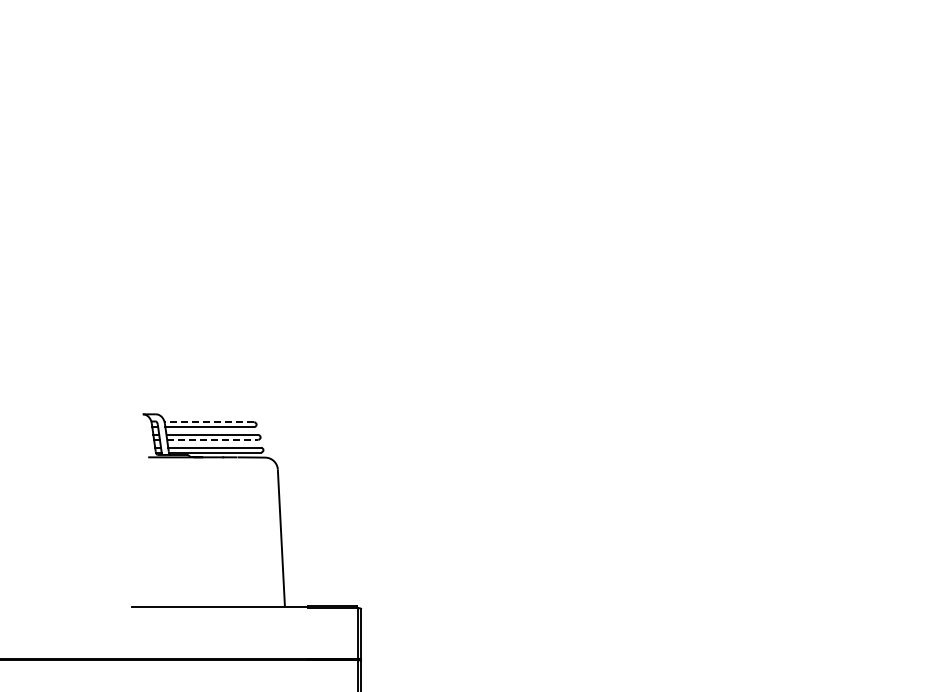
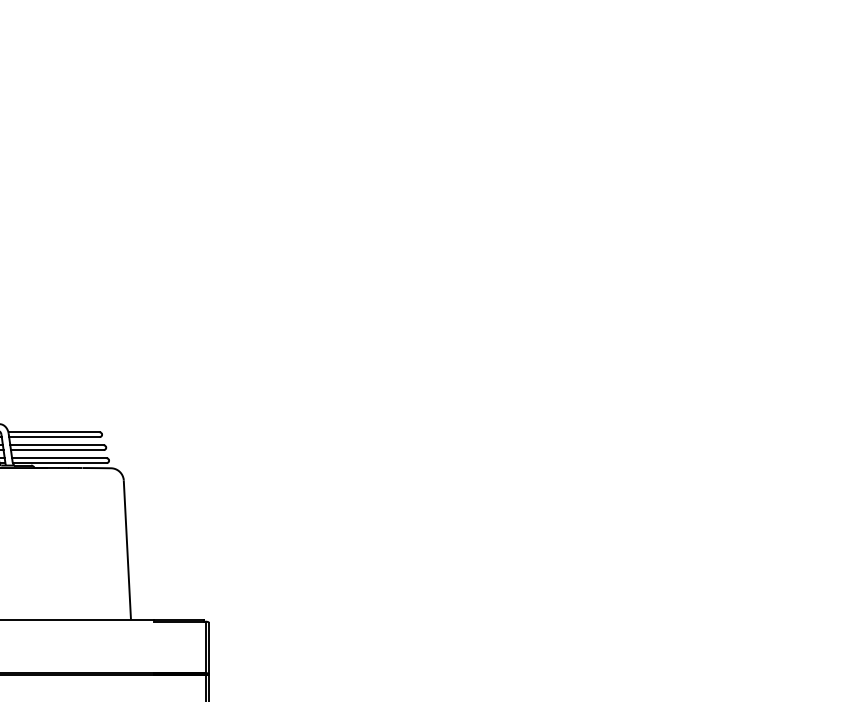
line: (209, 422) -> (54, 432), dashed -> solid
line: (212, 439) -> (57, 449), dashed -> solid

